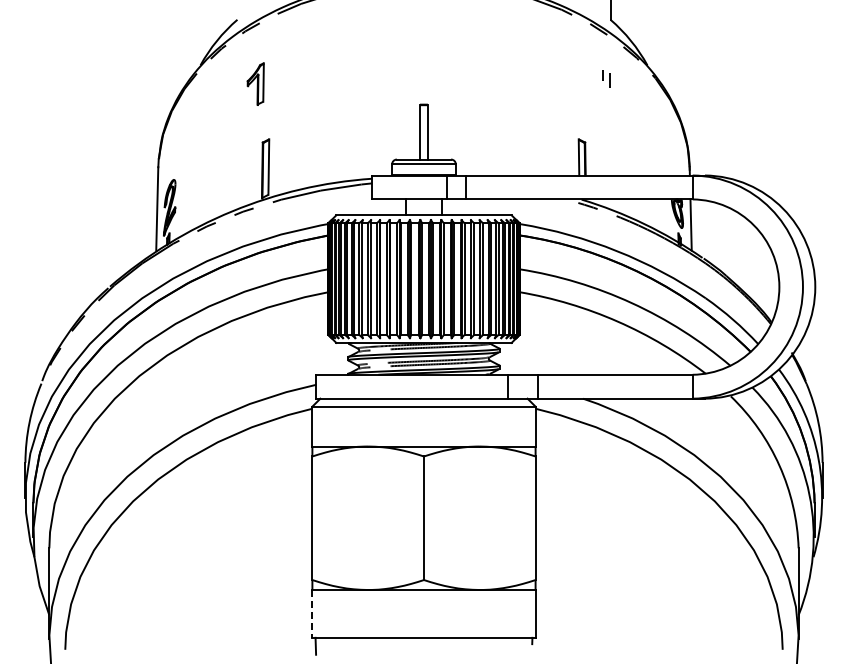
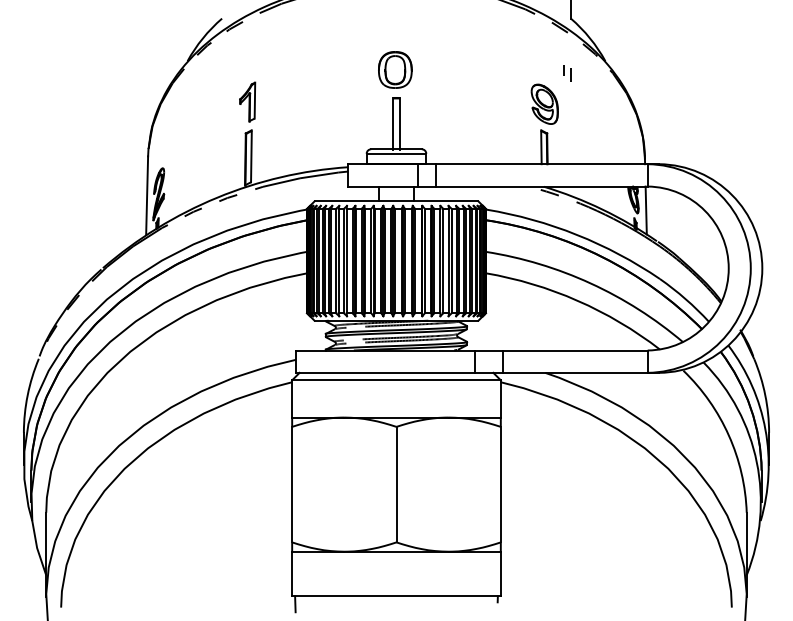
part: (422, 74) -> (395, 69), added
part: (255, 83) -> (247, 101), moved
part: (582, 111) -> (544, 104), added
line: (312, 613) -> (292, 573), dashed -> solid

